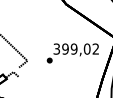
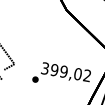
text: (72, 53) -> (61, 76), moved

